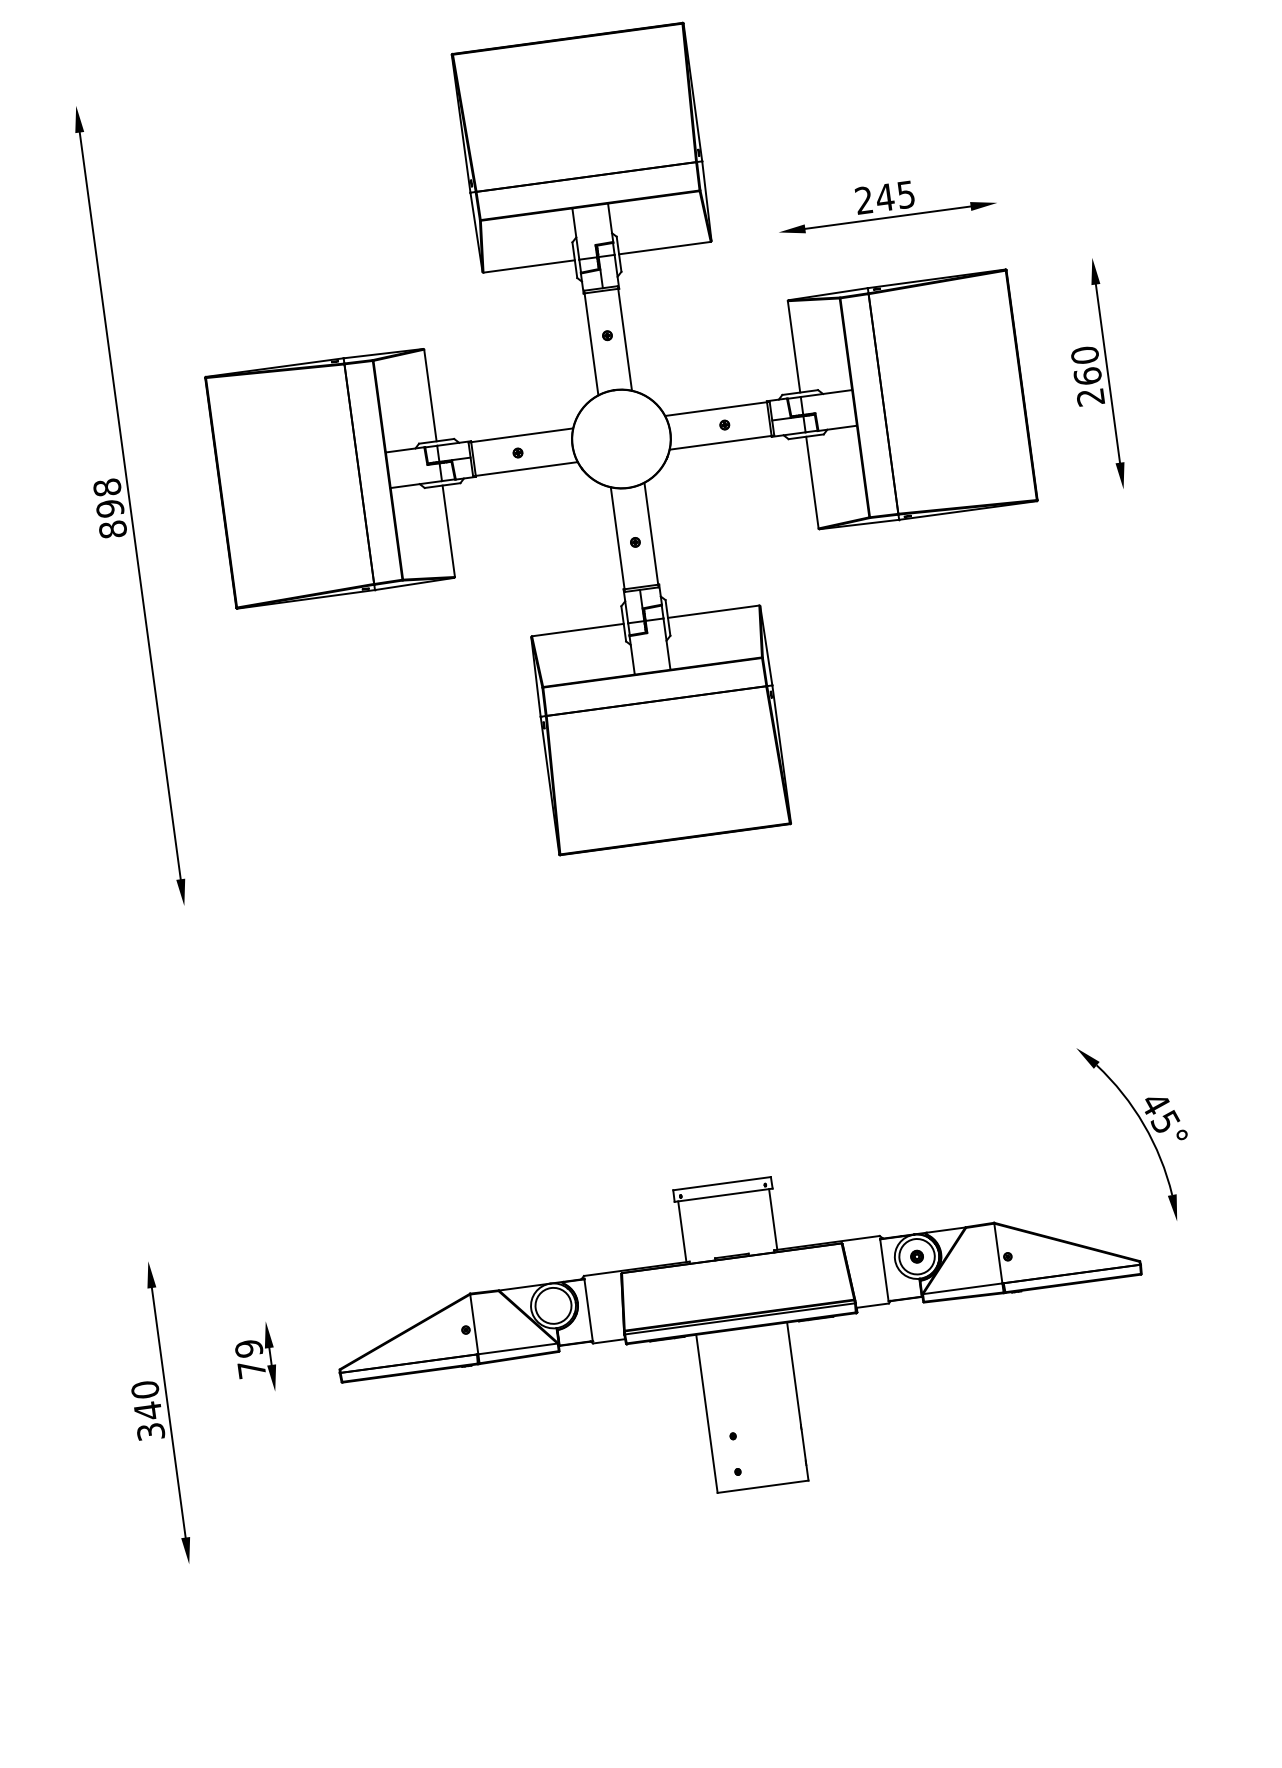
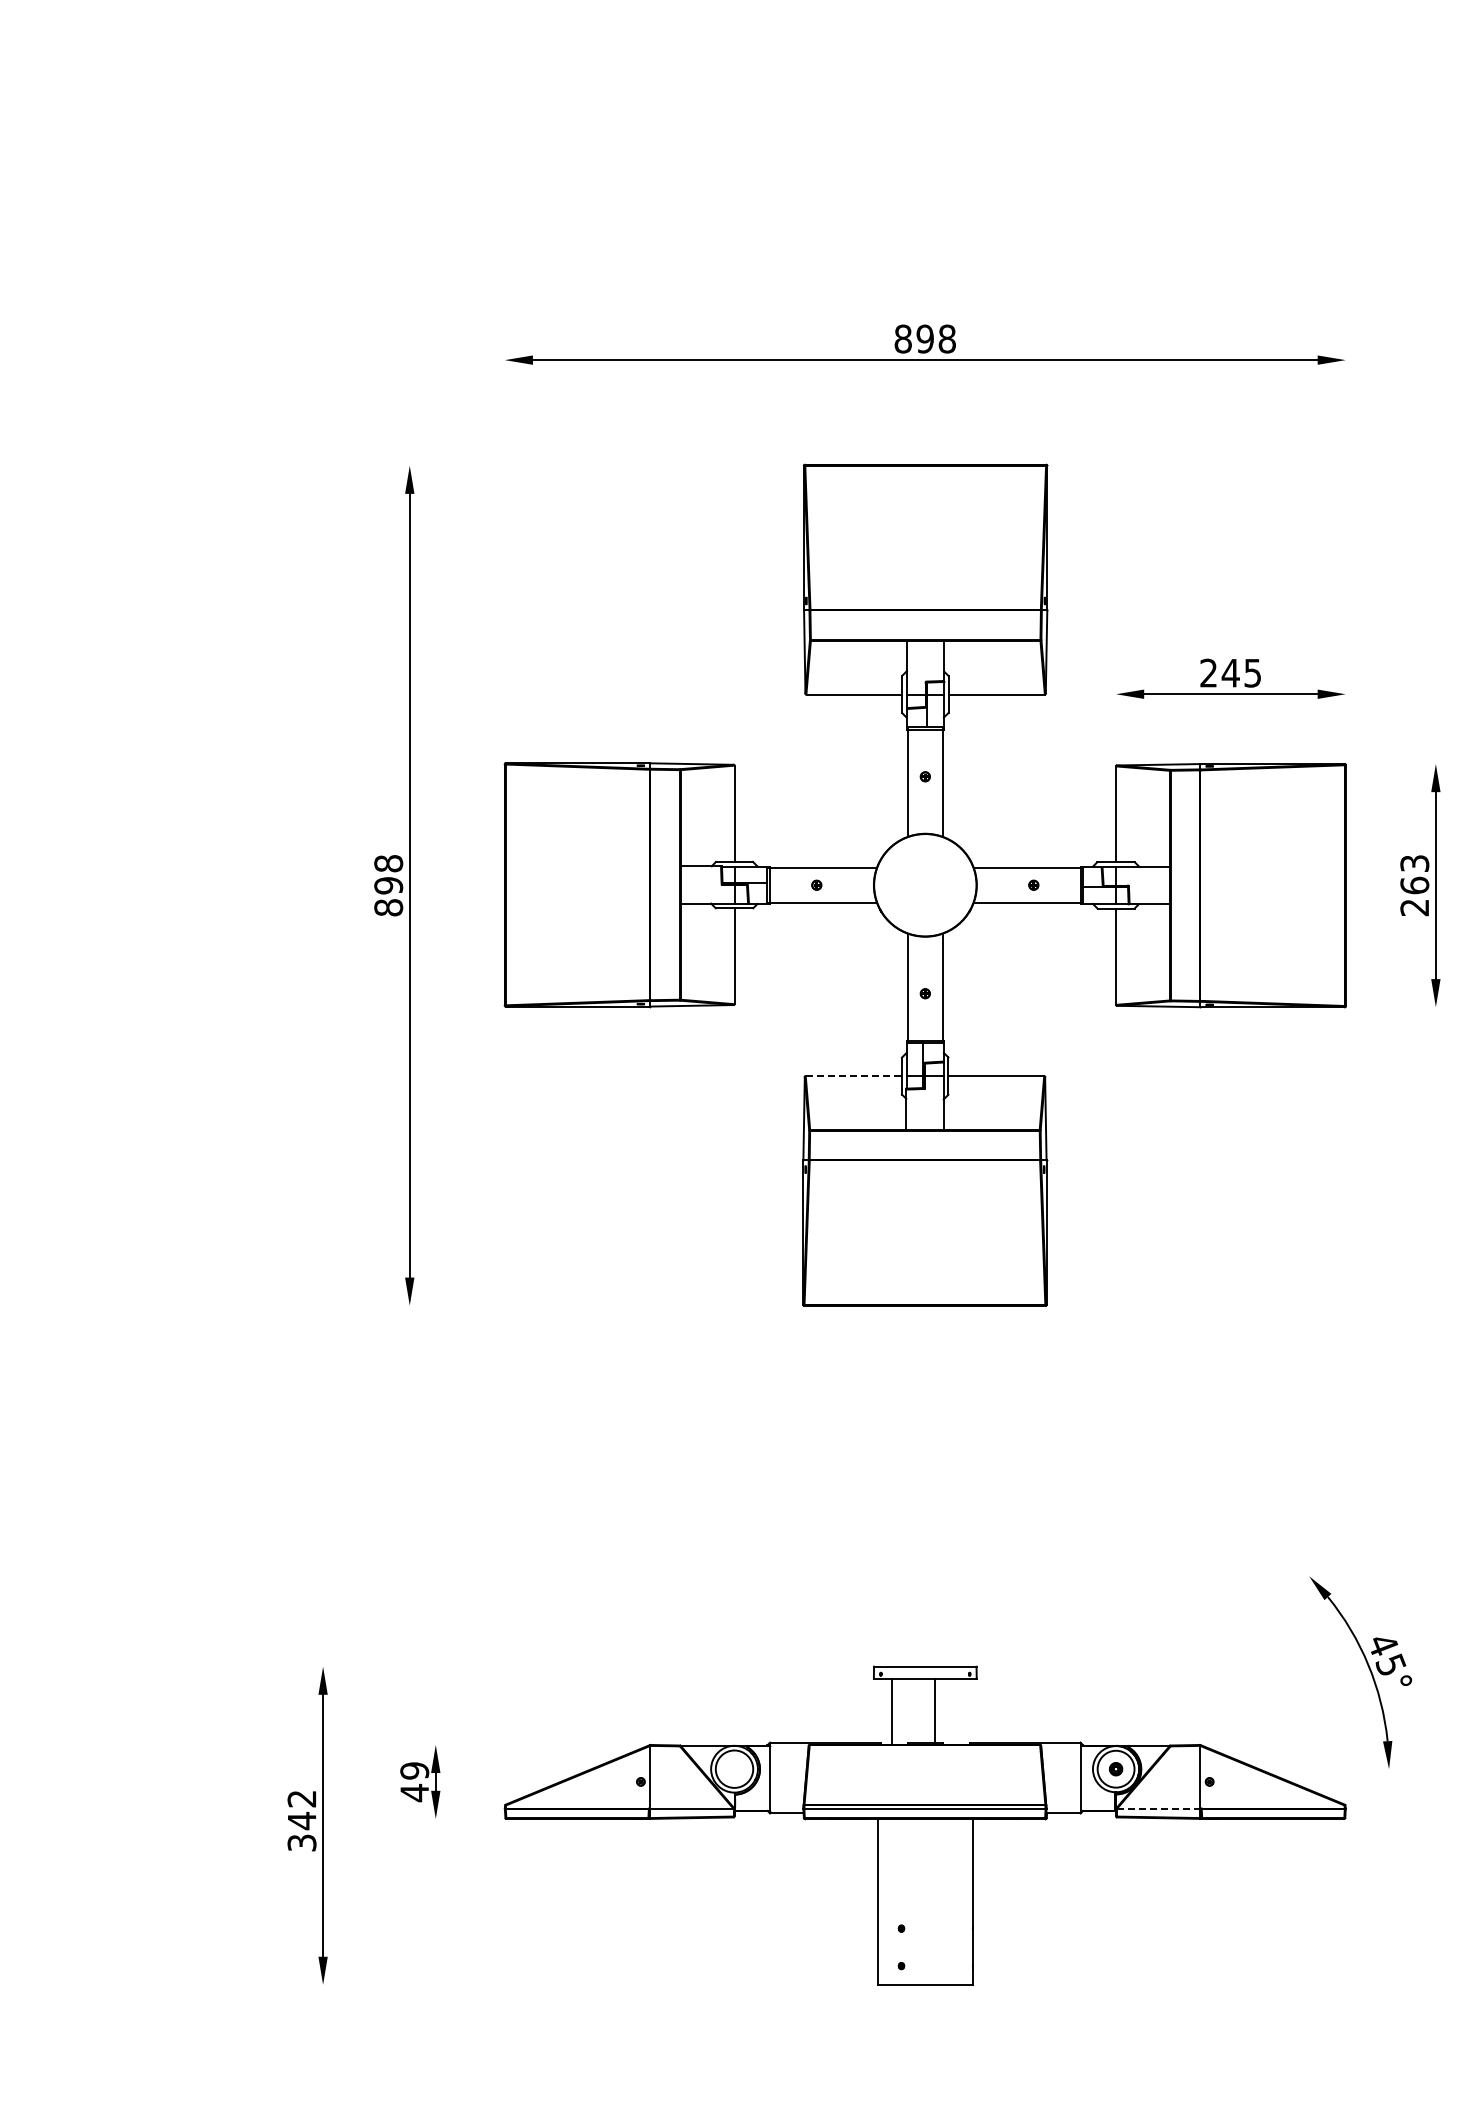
text: (1084, 355) -> (1414, 863), 260 -> 263
line: (578, 630) -> (854, 1076), solid -> dashed
line: (772, 1219) -> (891, 1710), moved
line: (682, 1231) -> (934, 1710), moved
line: (962, 1288) -> (1158, 1808), solid -> dashed
text: (251, 1369) -> (414, 1792), 79 -> 49
text: (144, 1389) -> (301, 1798), 340 -> 342

